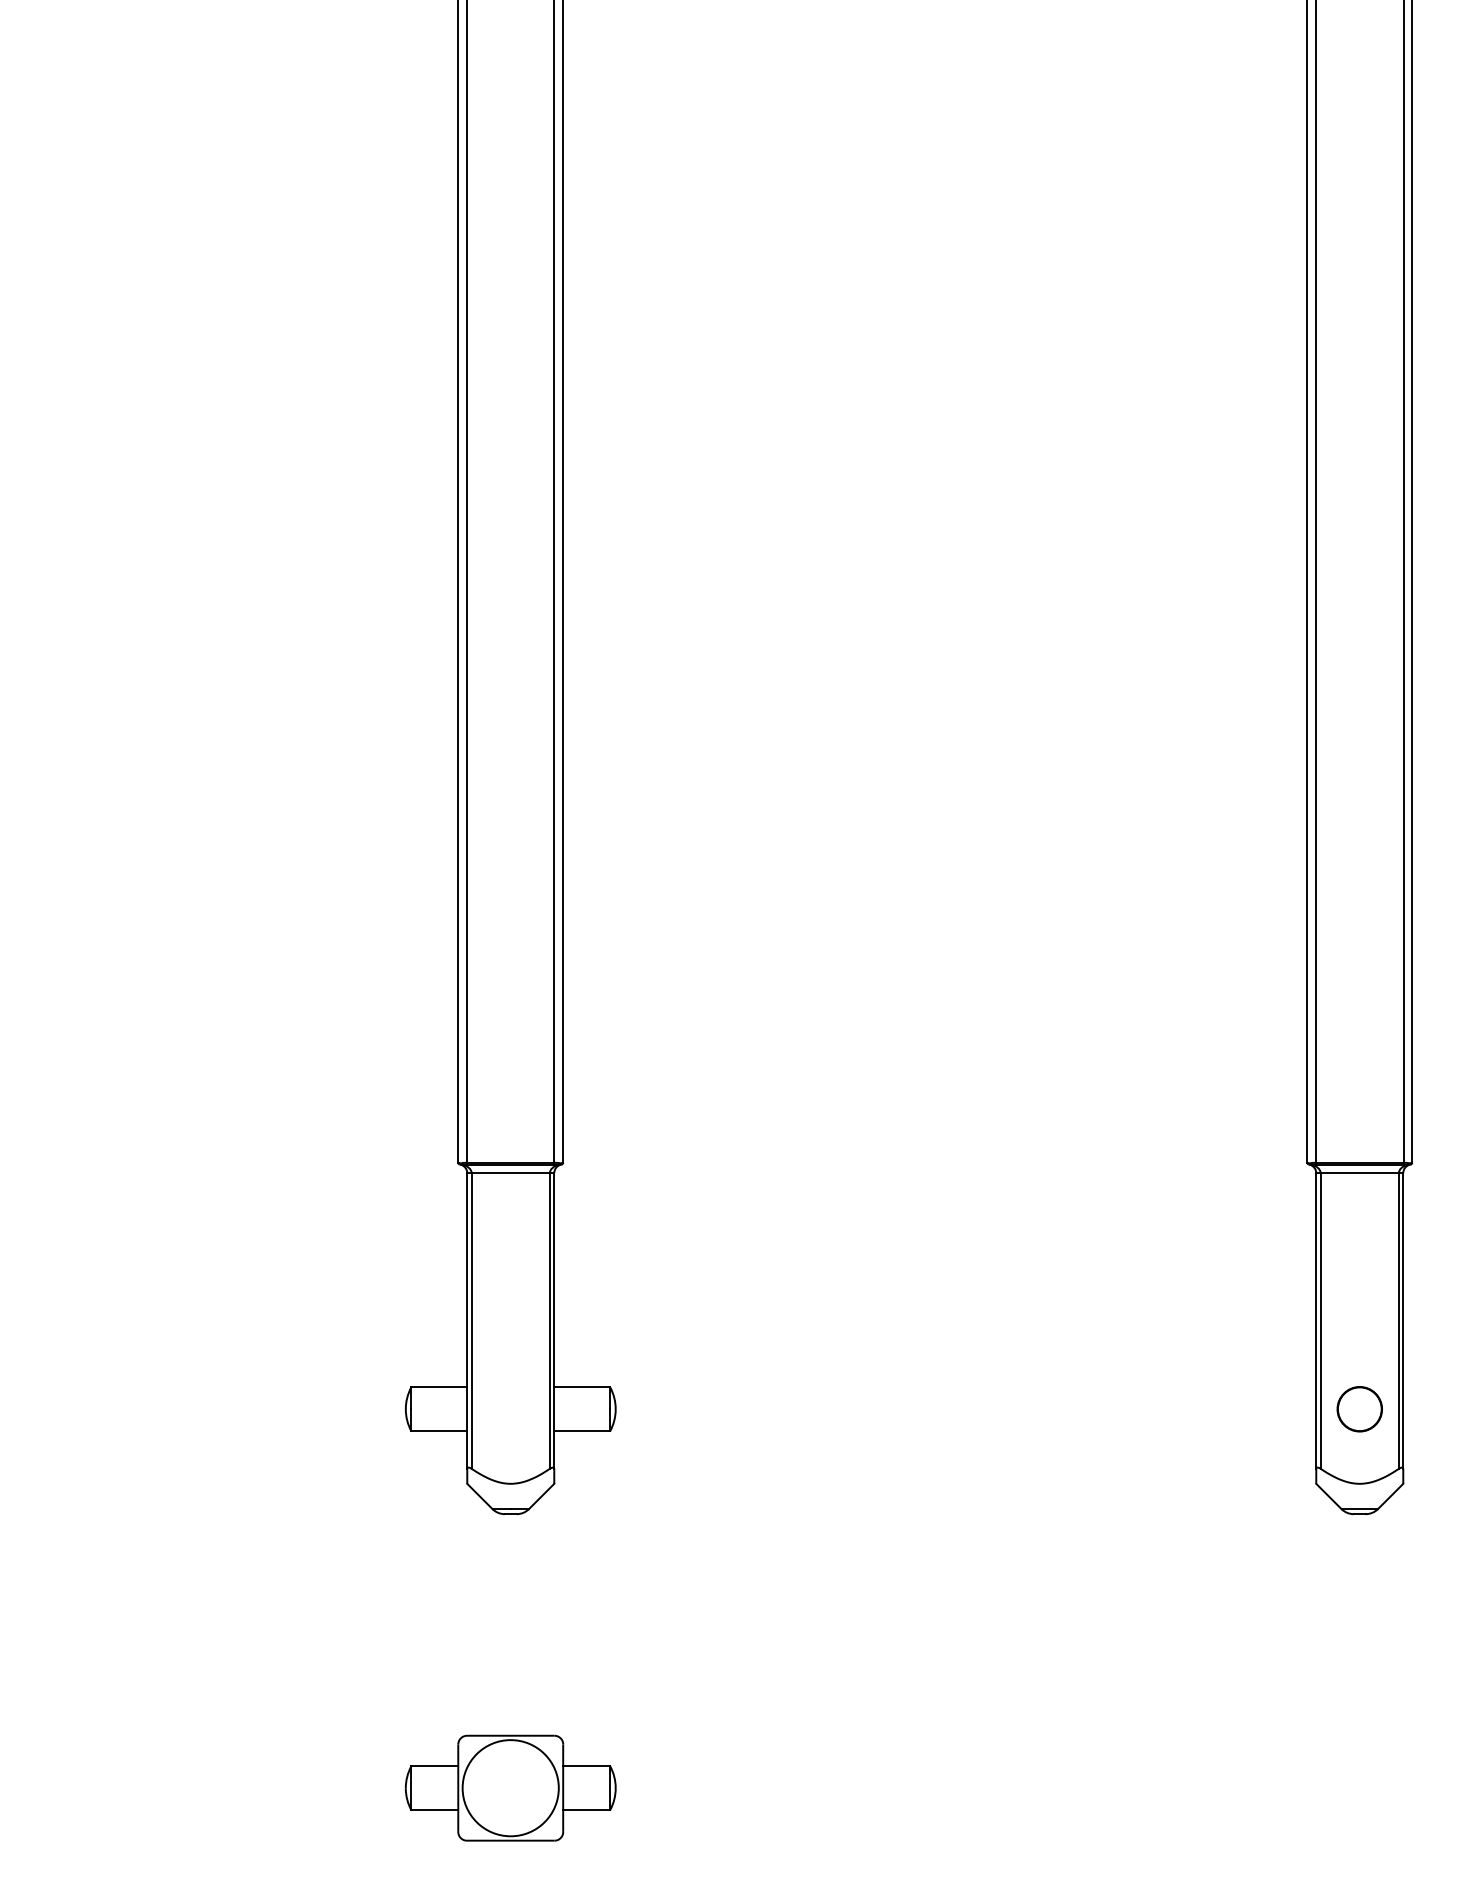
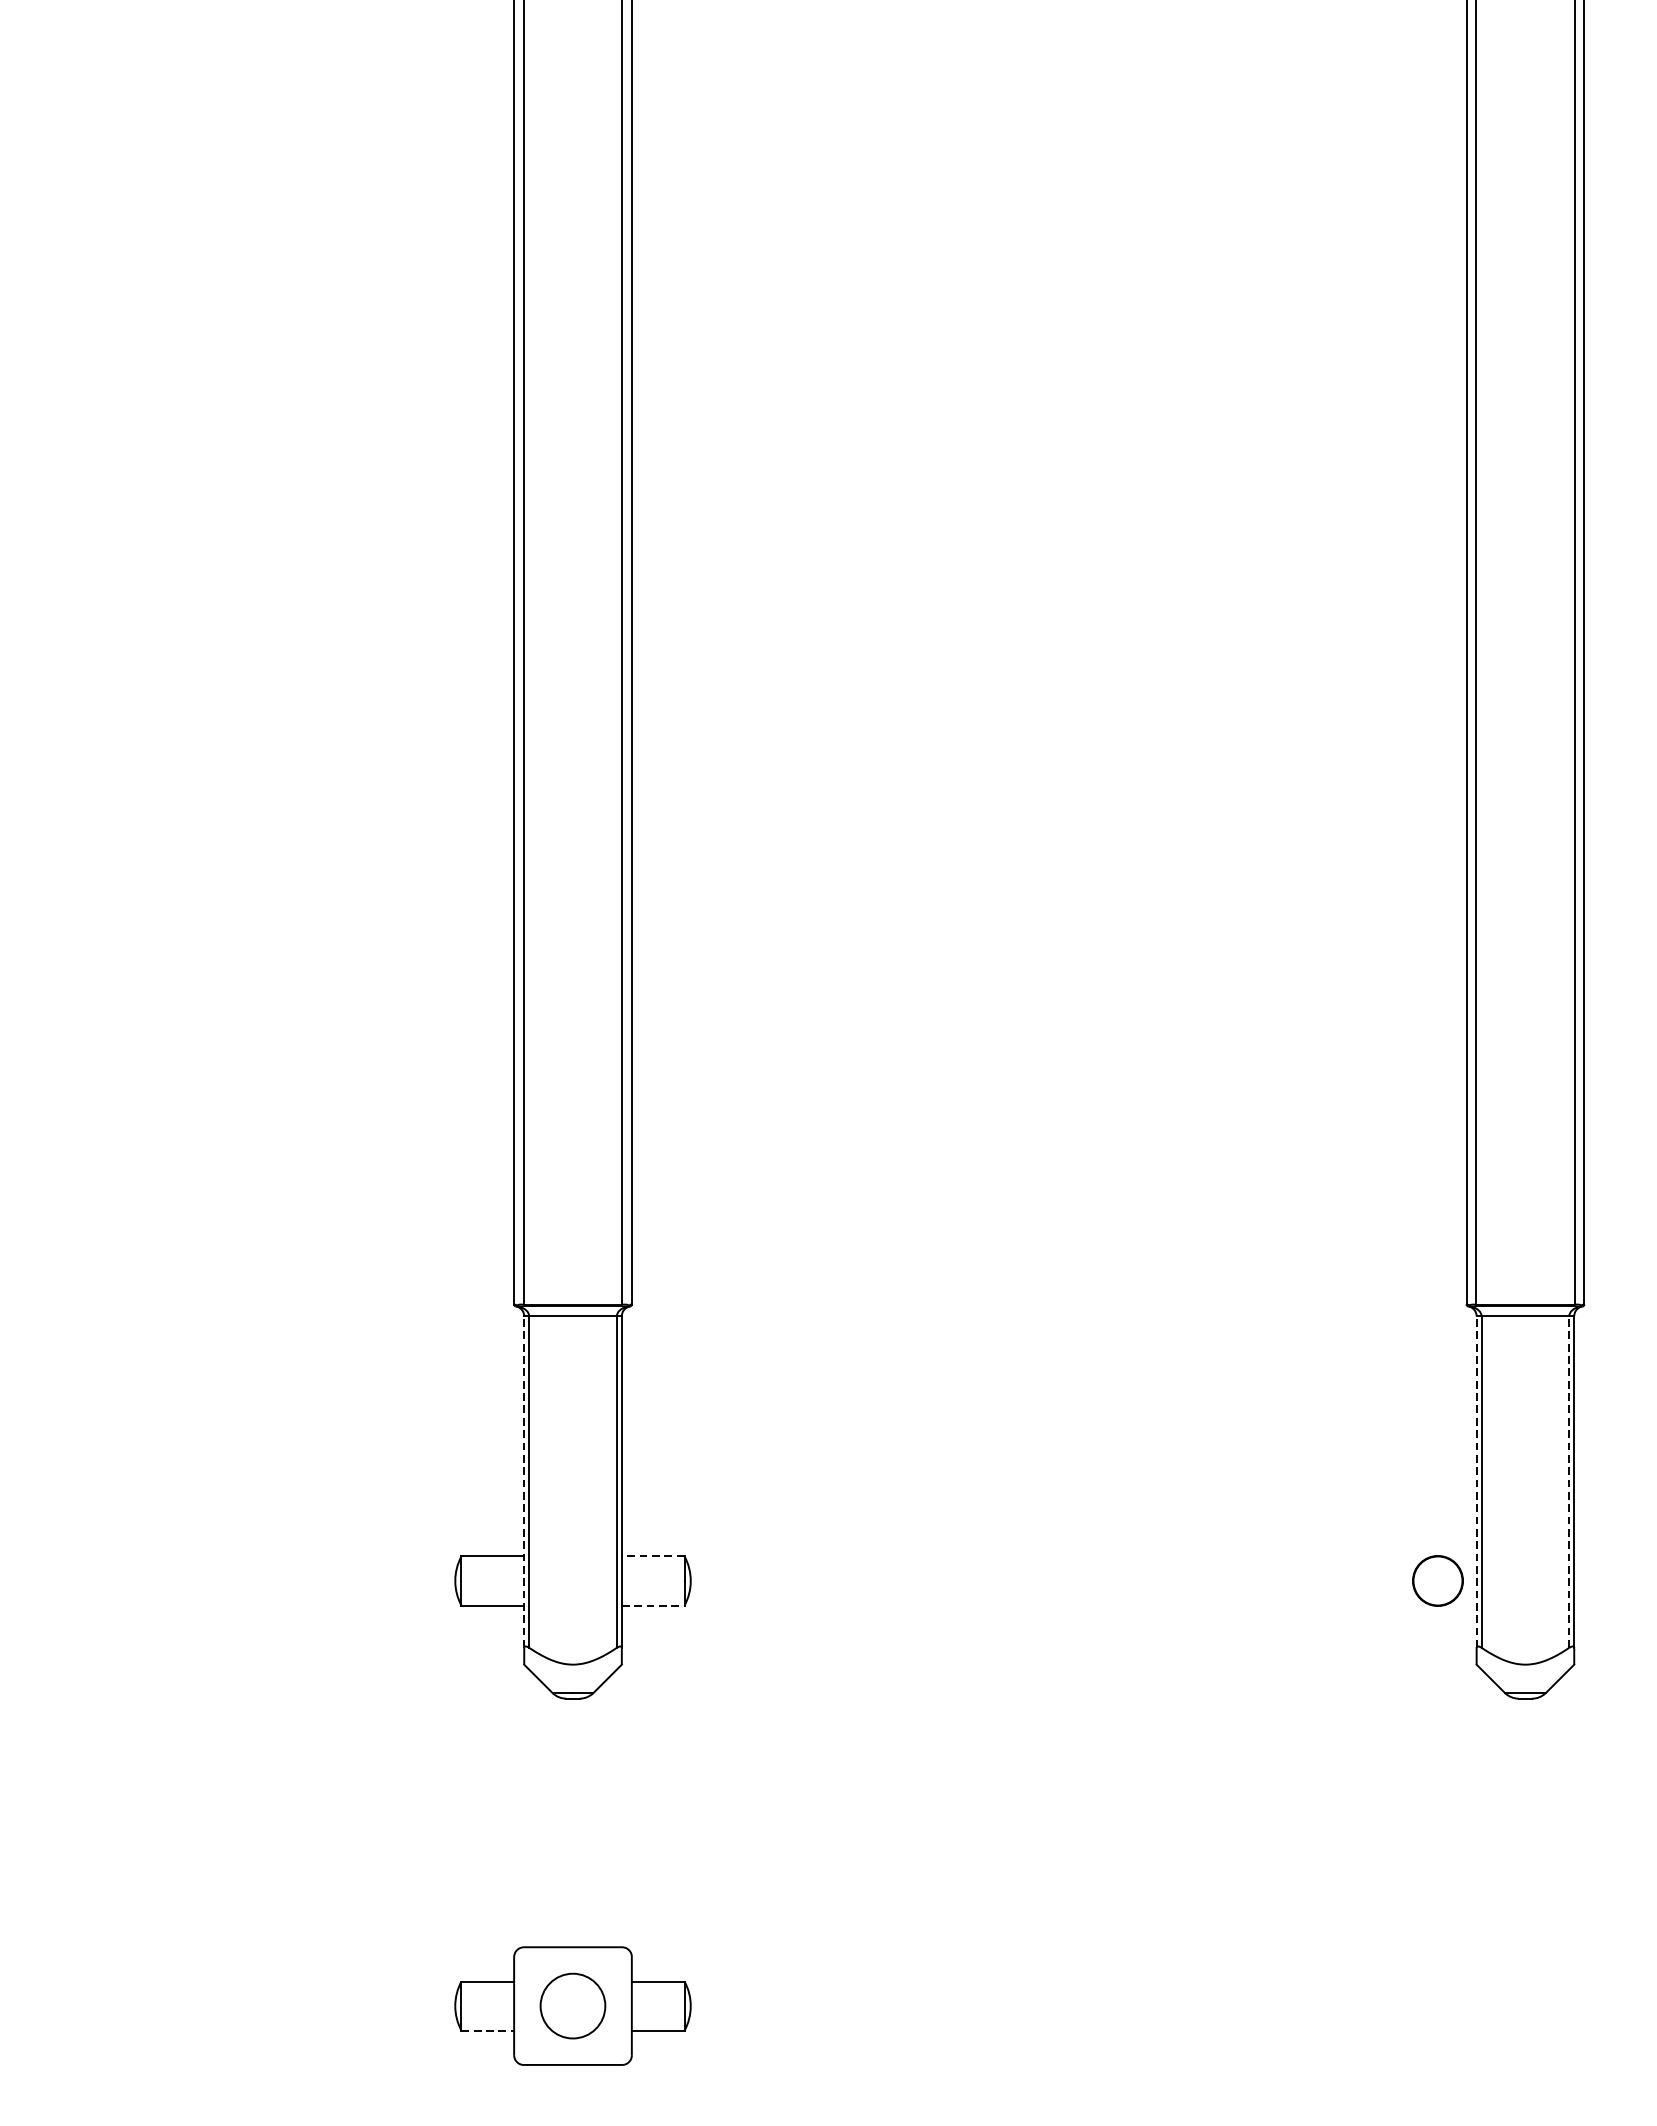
line: (467, 1320) -> (524, 1481), solid -> dashed
line: (1316, 1320) -> (1476, 1481), solid -> dashed
line: (1398, 1320) -> (1568, 1481), solid -> dashed
line: (582, 1387) -> (653, 1556), solid -> dashed
circle: (1359, 1409) -> (1437, 1581), moved
line: (582, 1431) -> (653, 1605), solid -> dashed
circle: (510, 1788) -> (572, 2006), size x0.6
line: (435, 1810) -> (488, 2031), solid -> dashed

